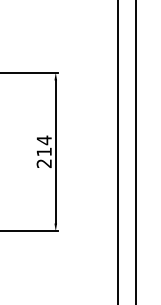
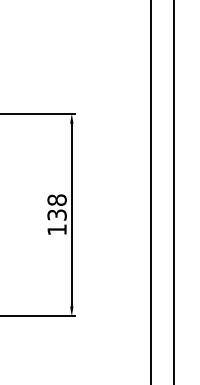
text: (43, 151) -> (56, 214), 214 -> 138

